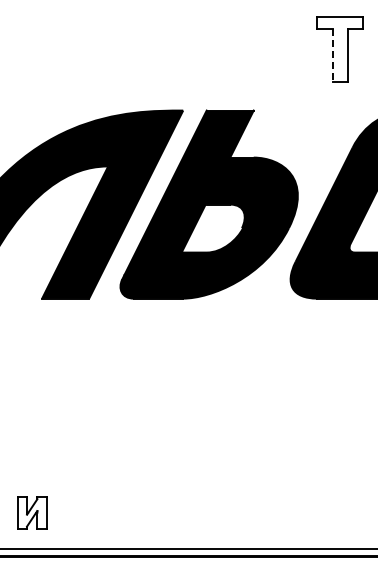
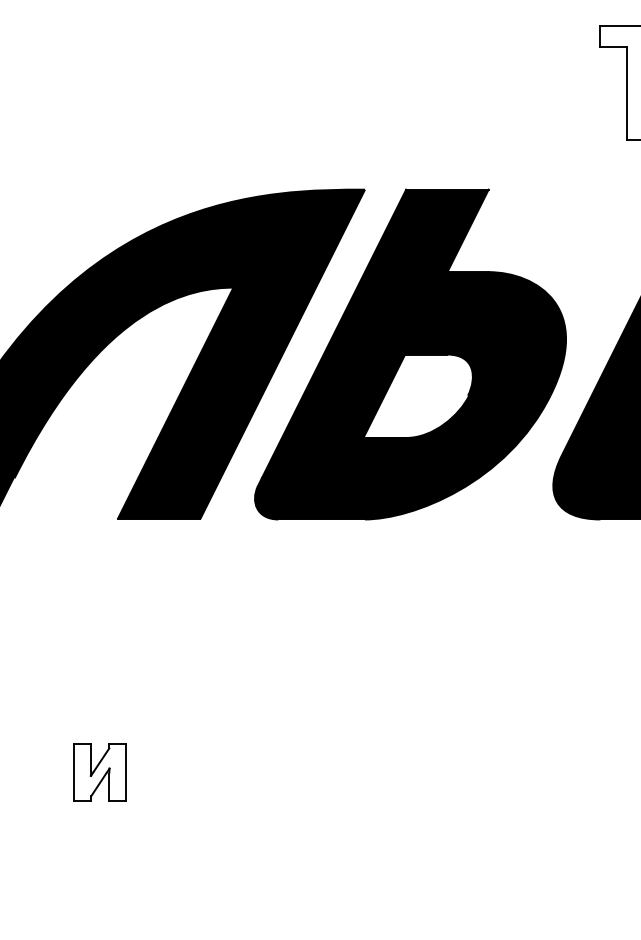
line: (332, 55) -> (626, 93), dashed -> solid
part: (32, 512) -> (100, 771), moved

